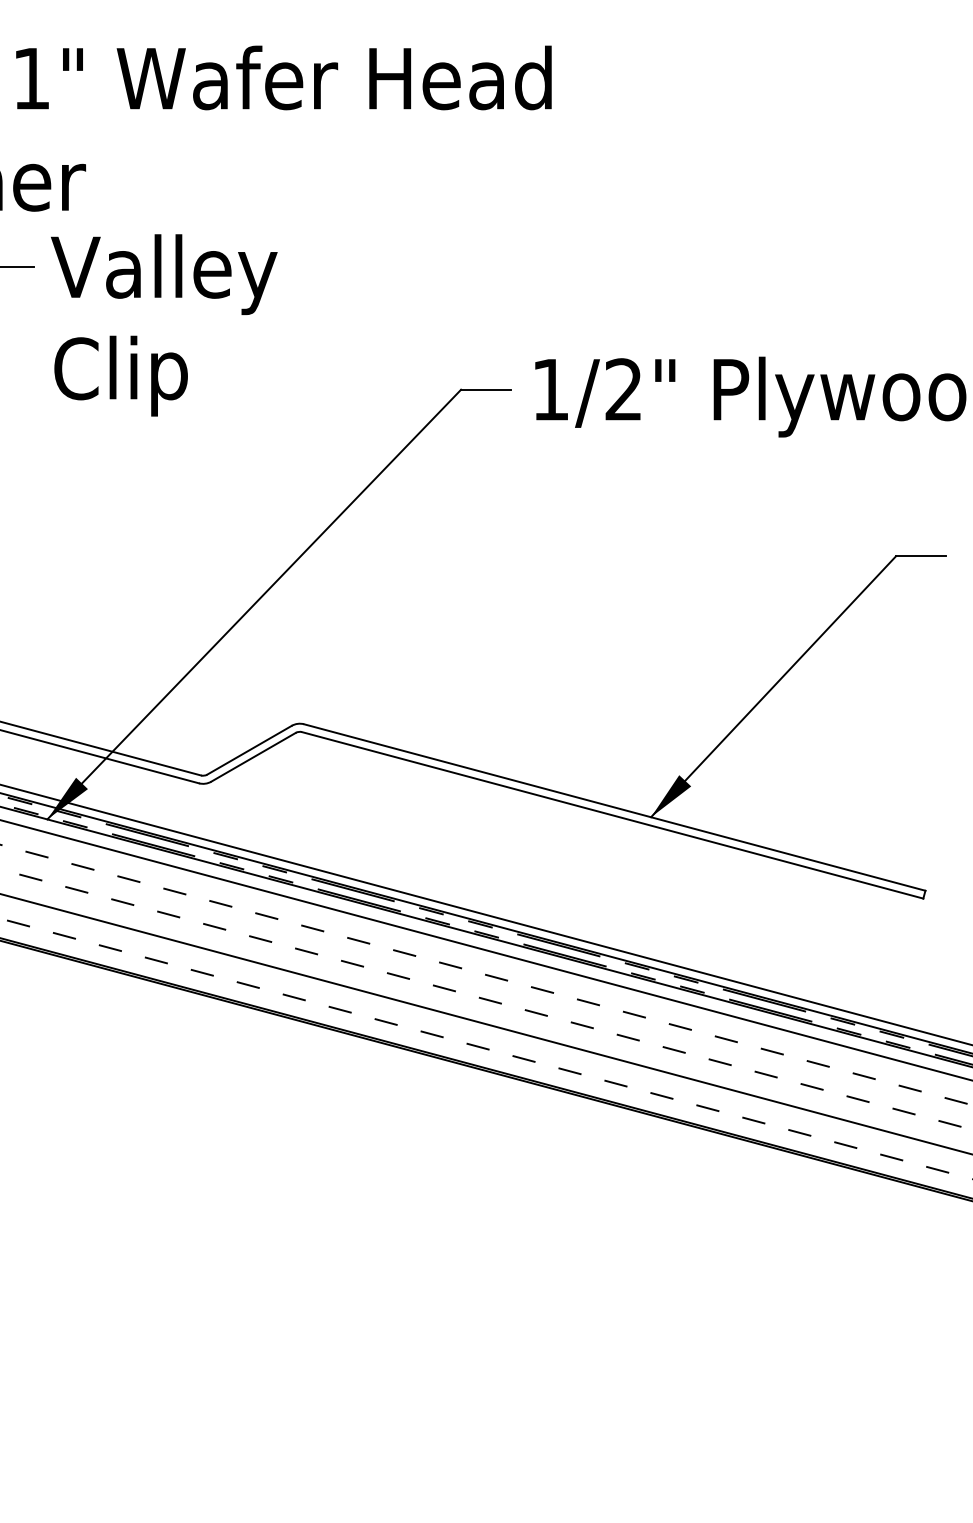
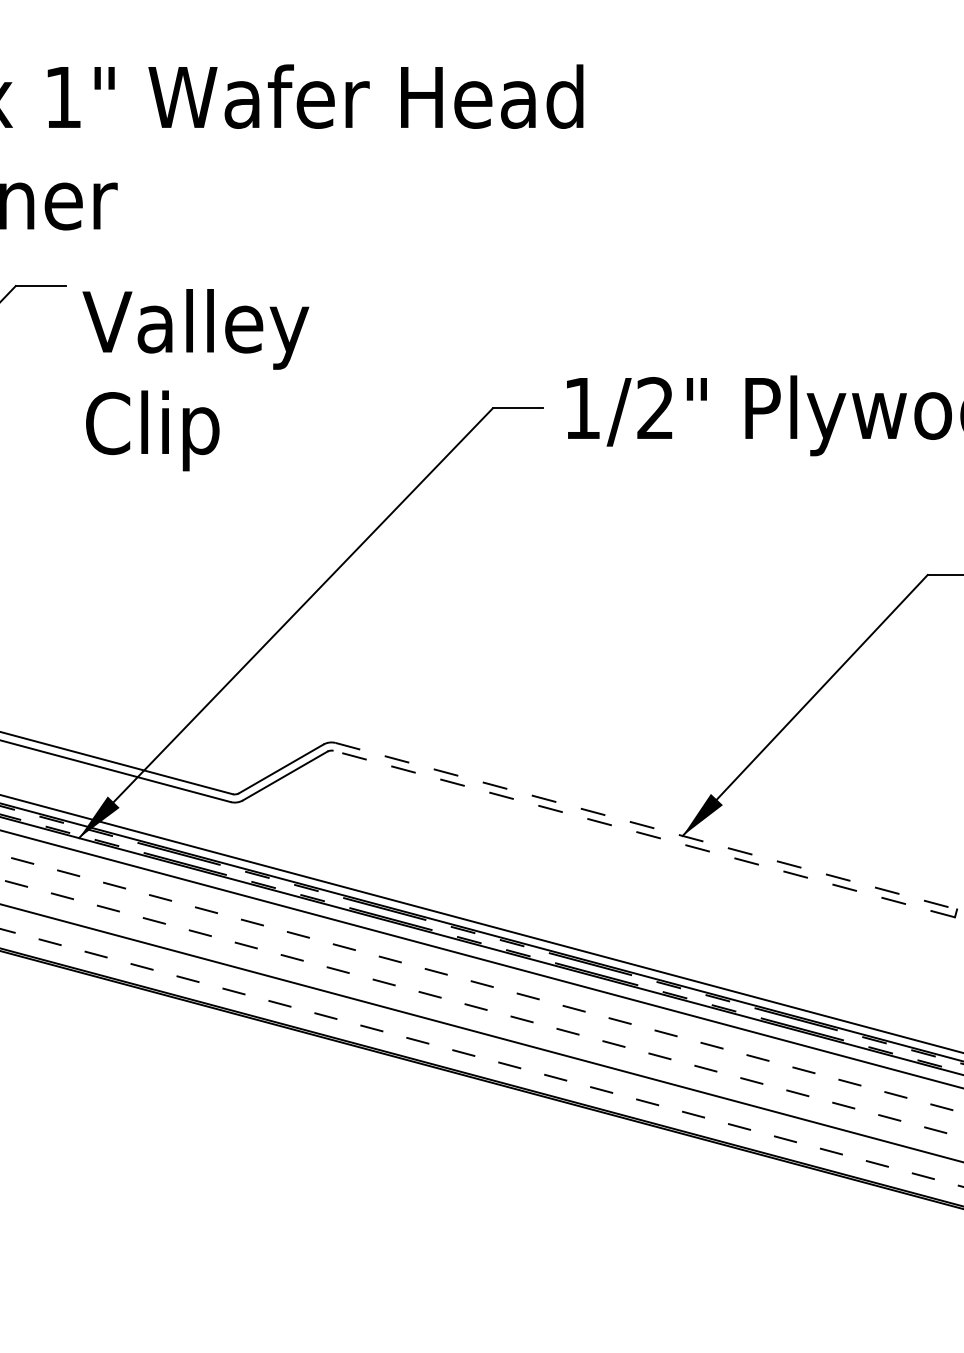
text: (164, 325) -> (196, 380), moved
line: (614, 807) -> (646, 826), solid -> dashed
line: (612, 815) -> (644, 834), solid -> dashed

